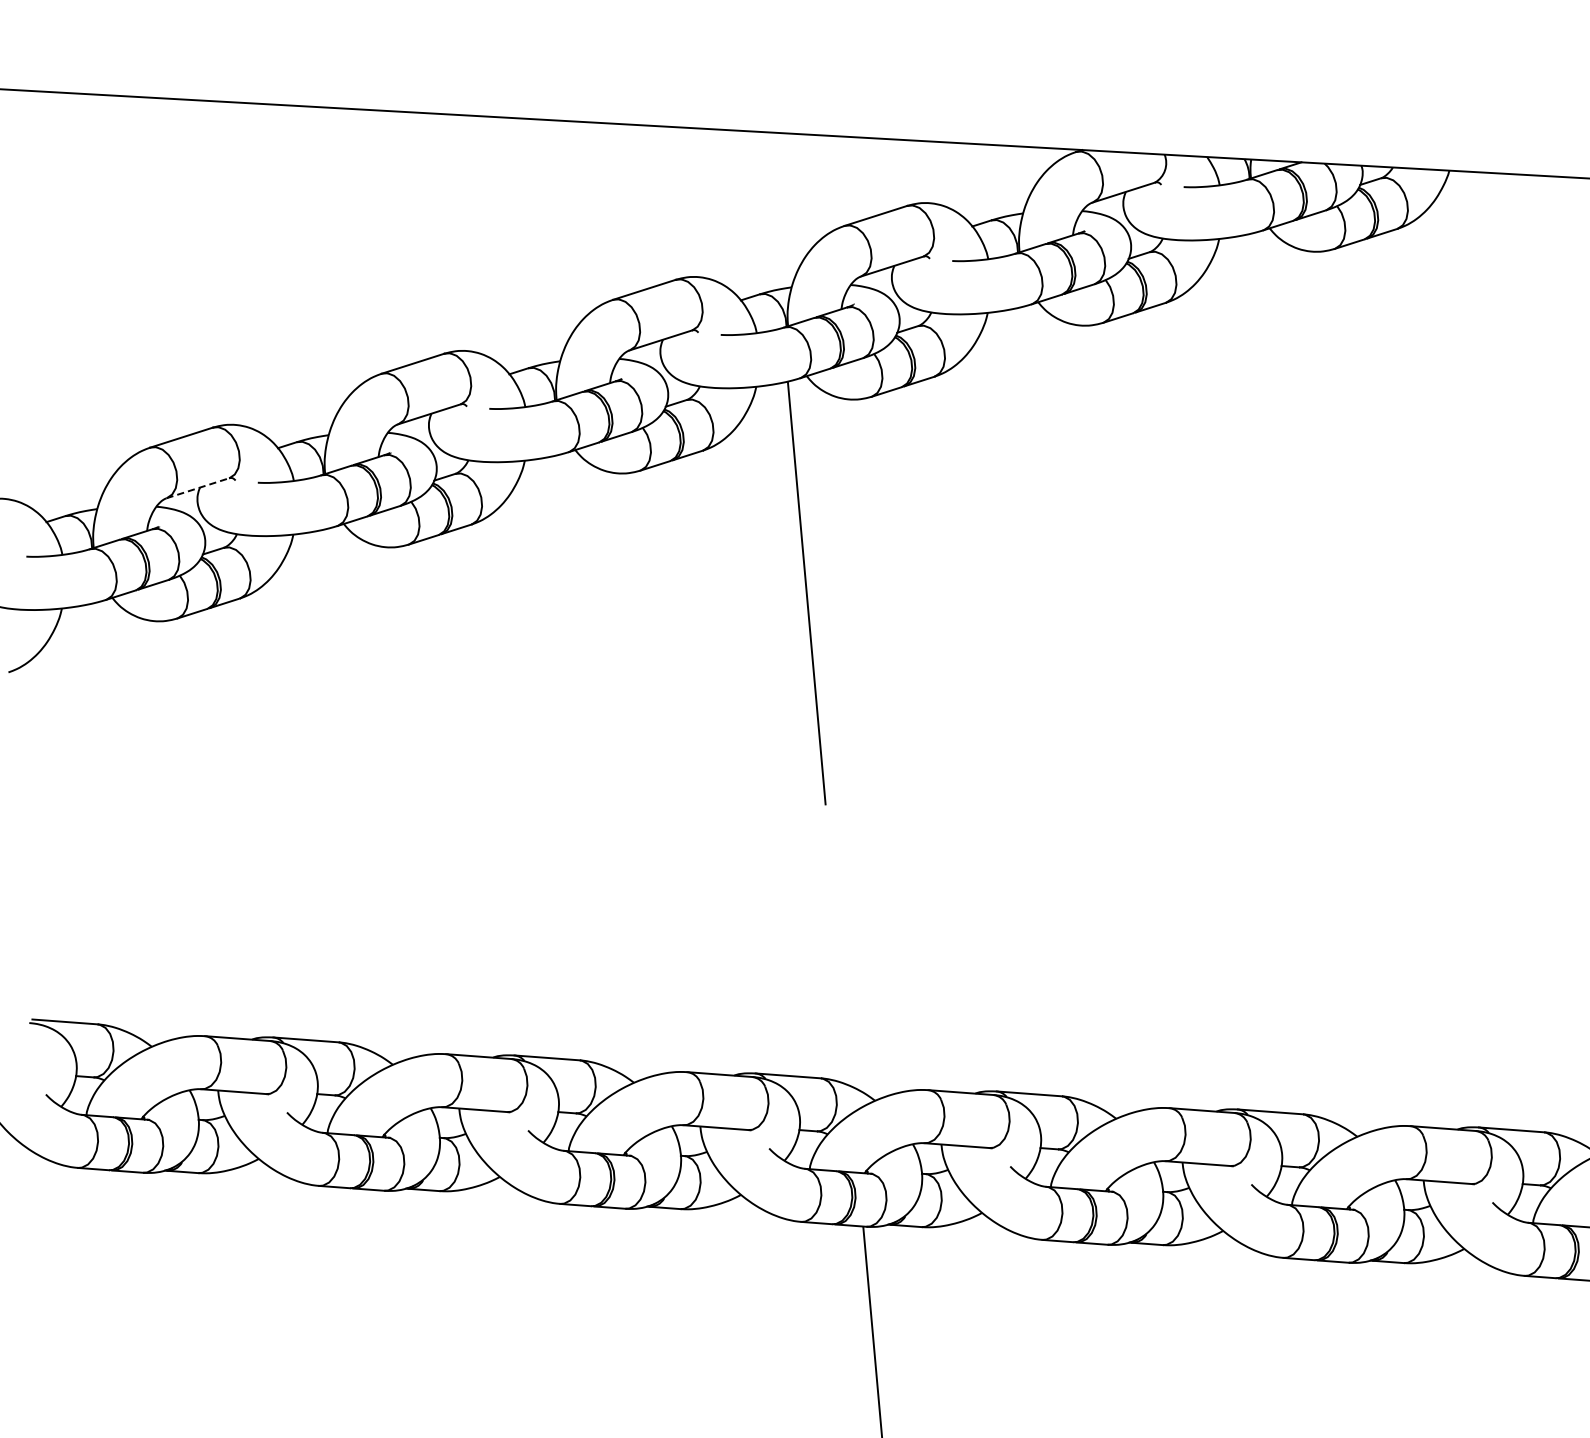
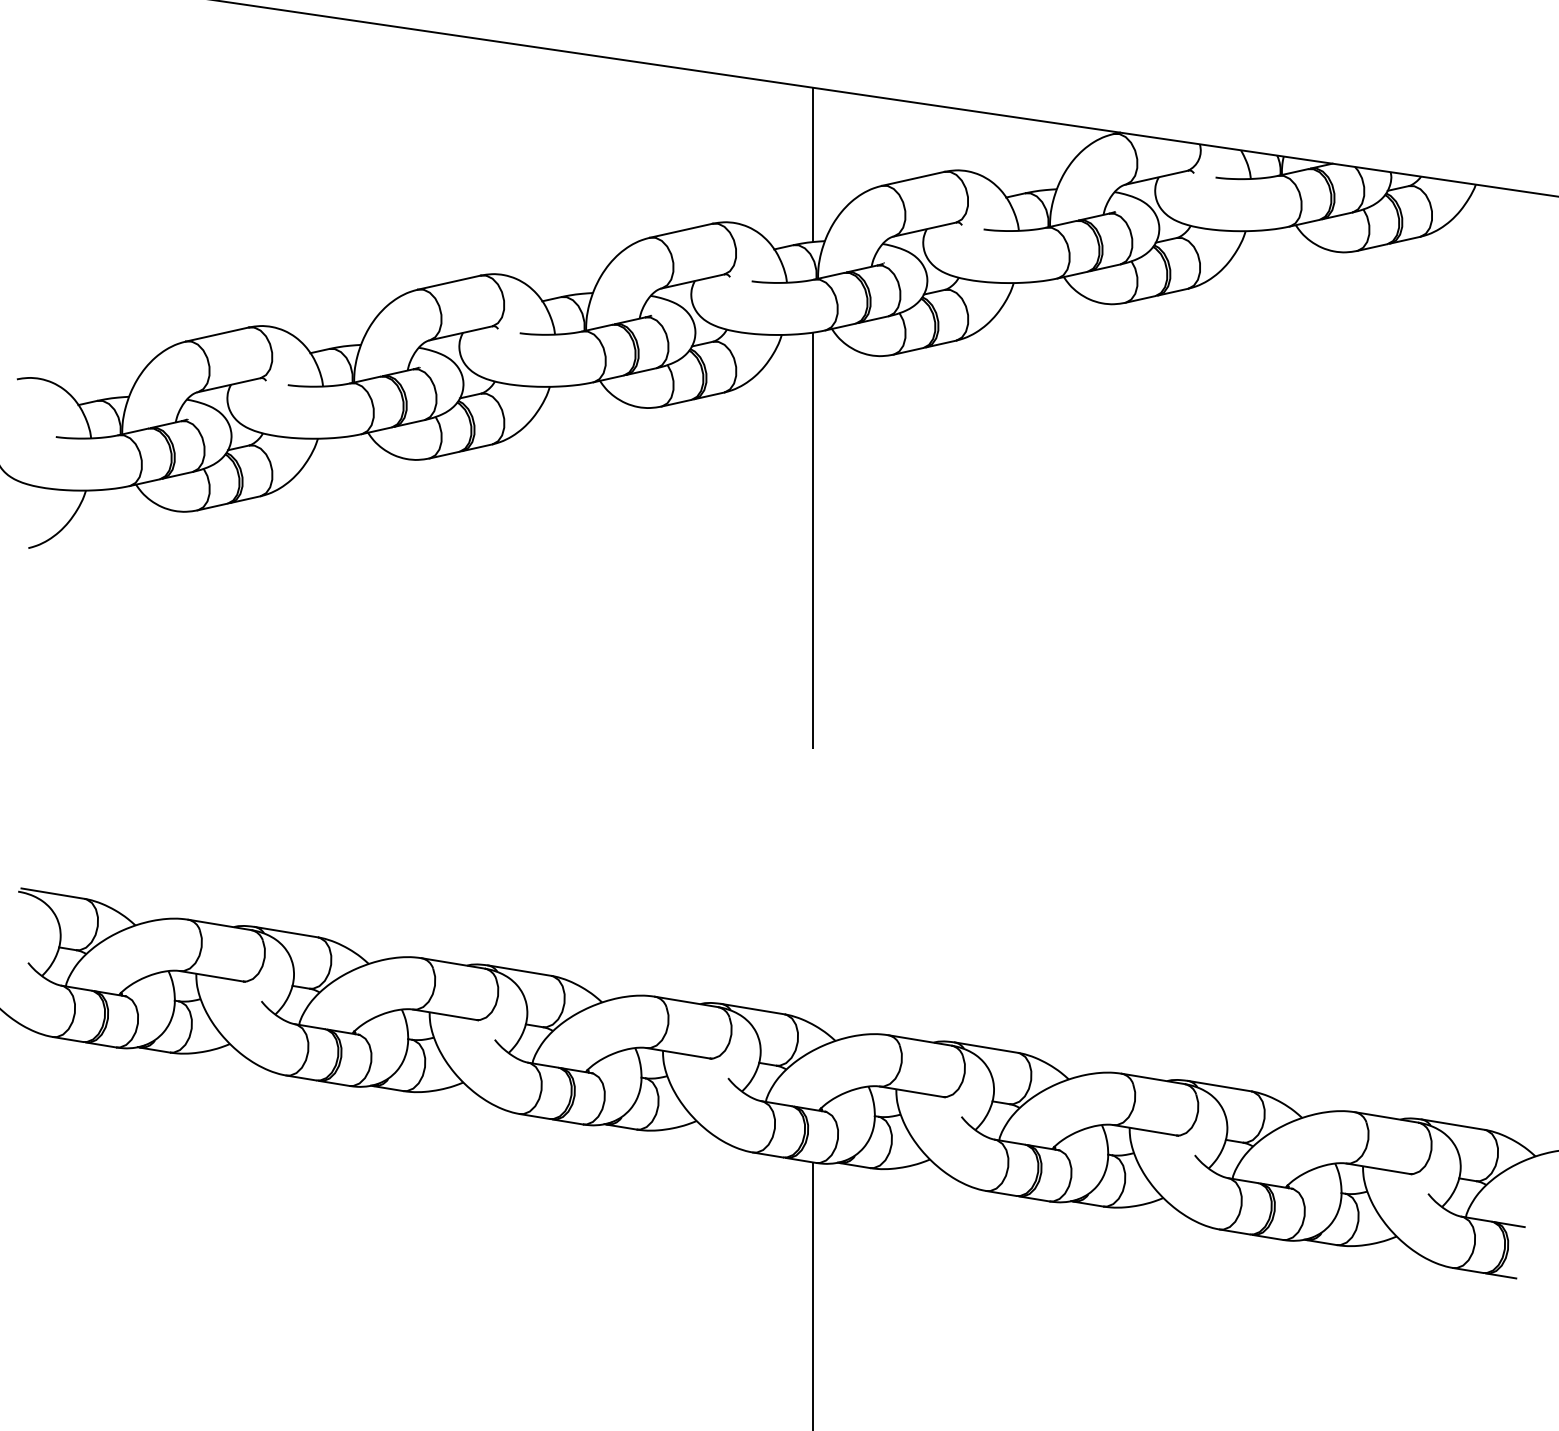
line: (773, 210) -> (813, 164), added
line: (198, 488) -> (229, 385), dashed -> solid

